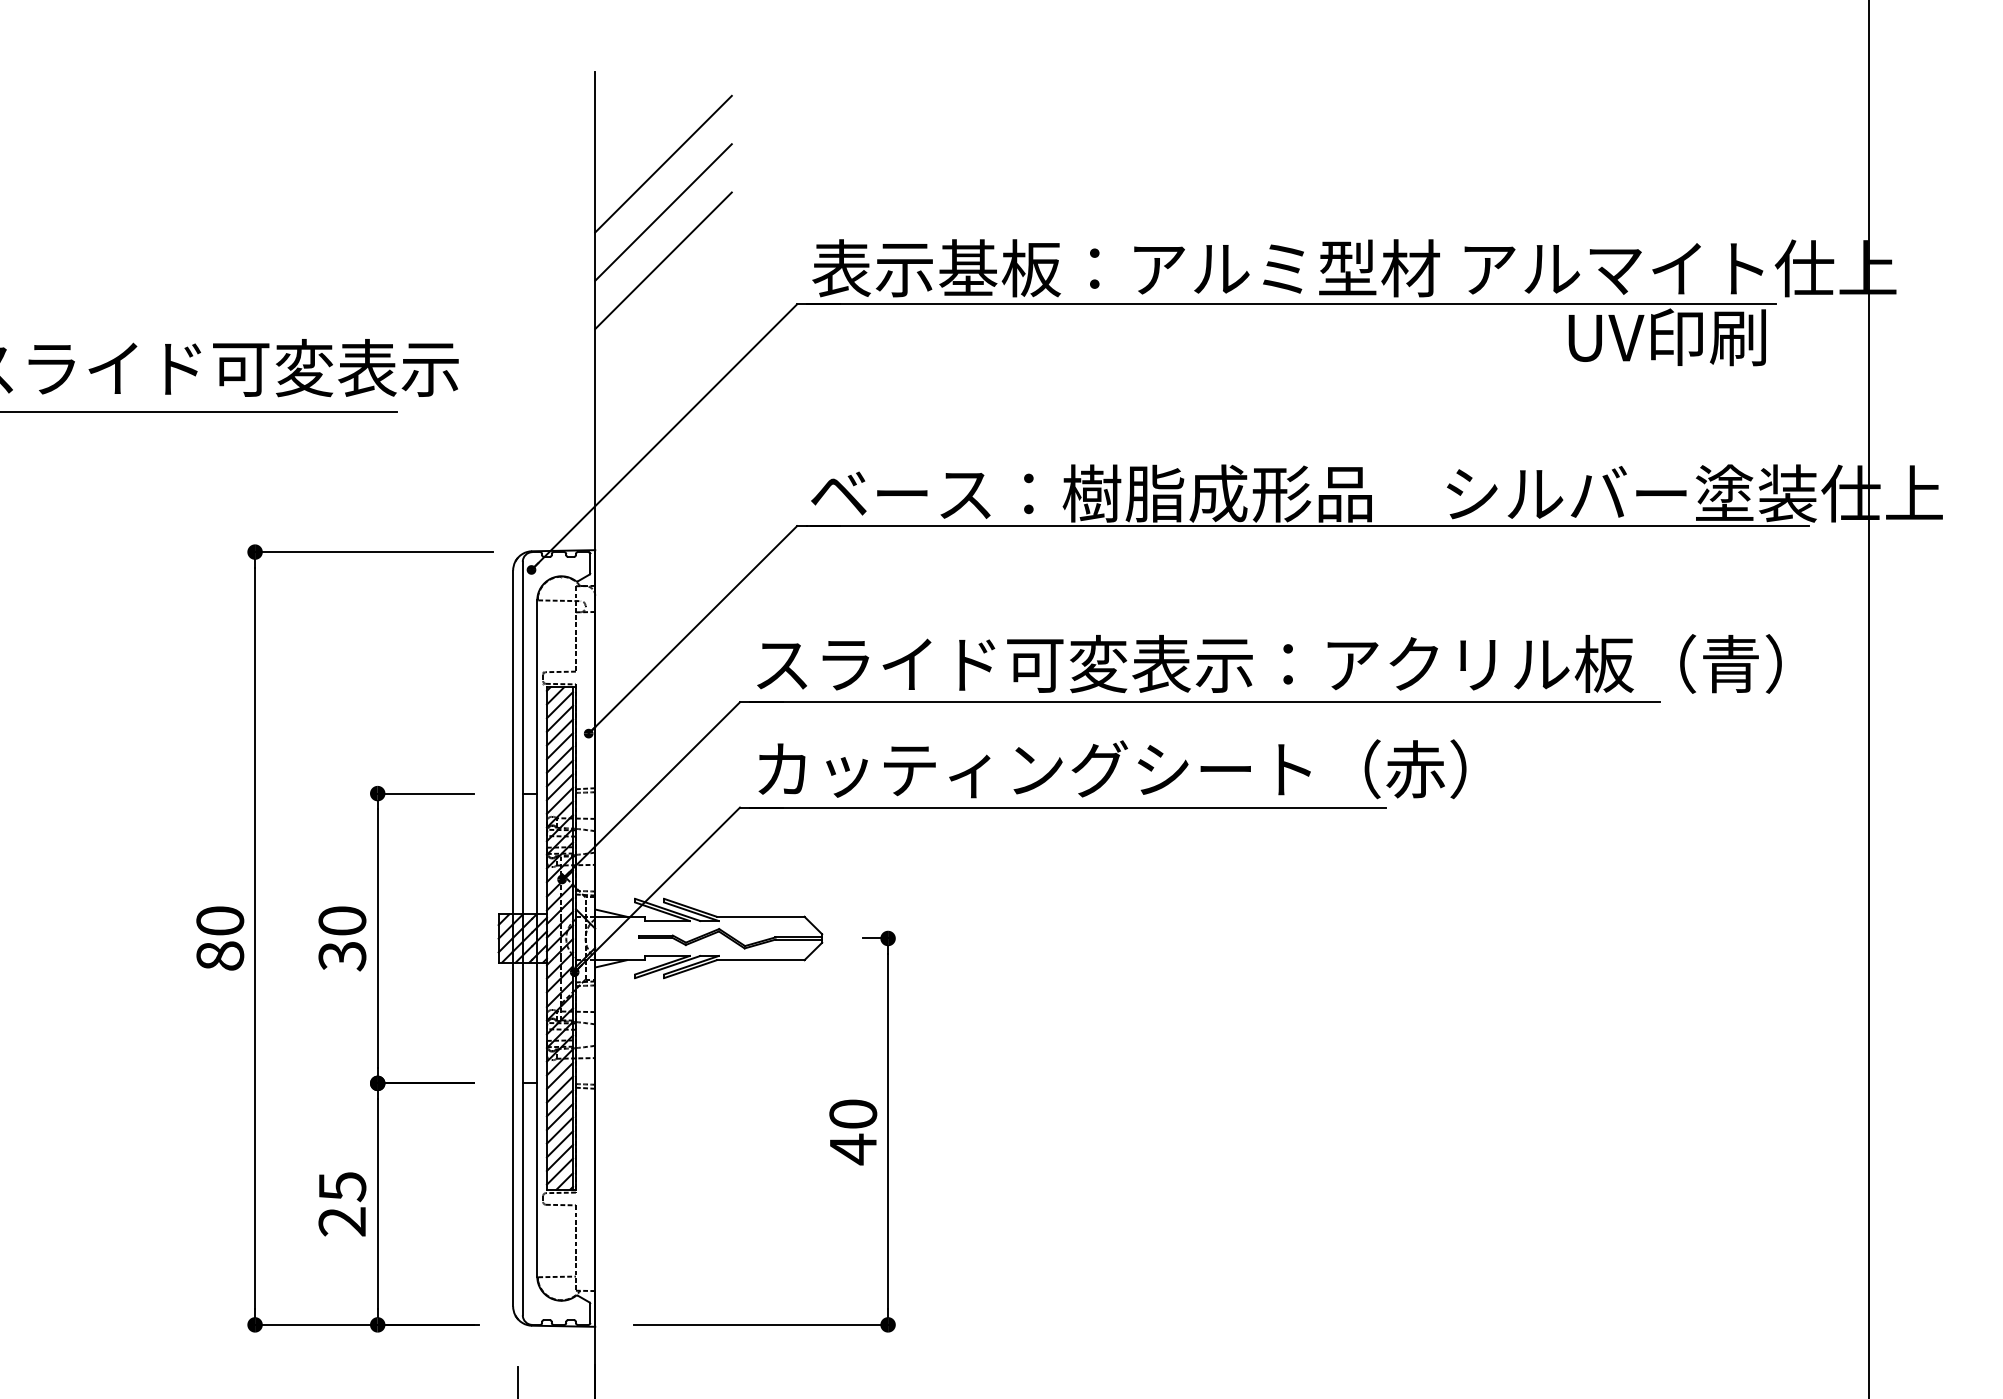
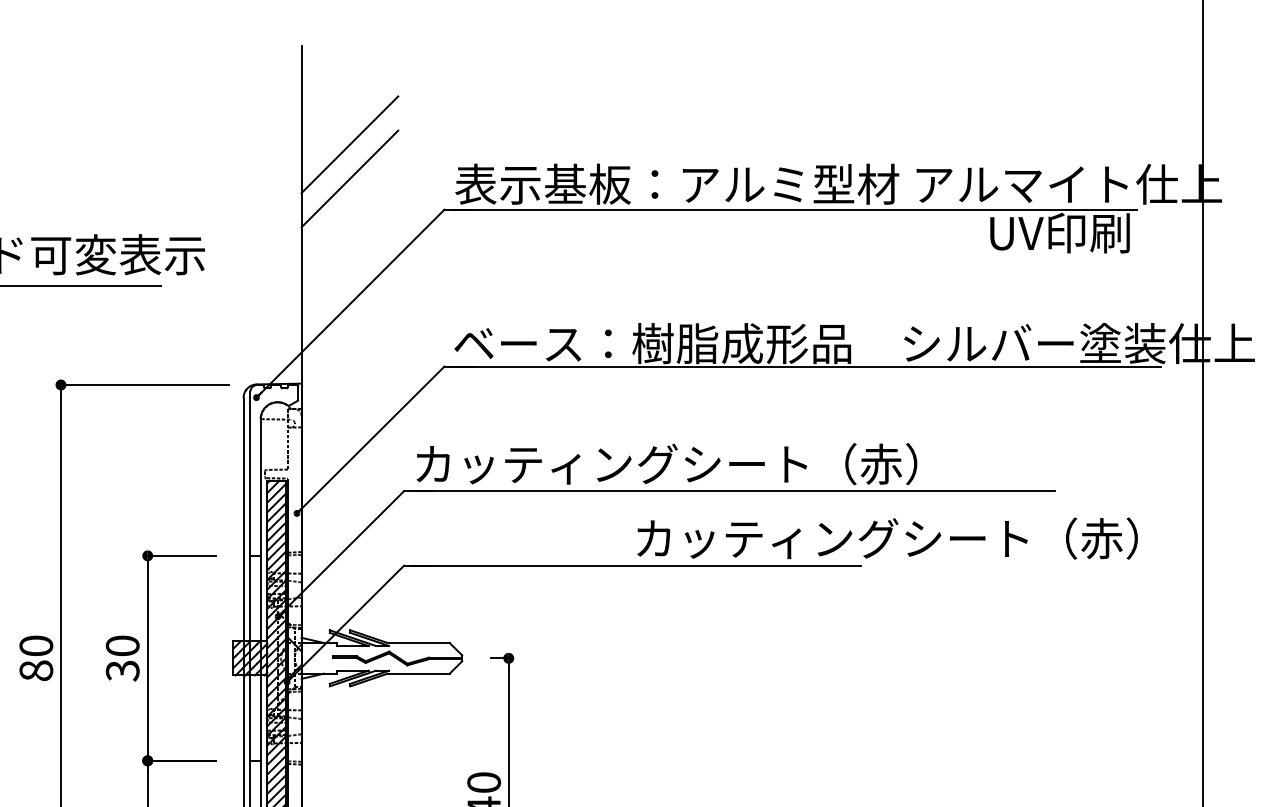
line: (663, 163) -> (349, 110), removed
text: (1269, 663) -> (778, 463), スライド可変表示：アクリル板（青） -> カッティングシート（赤）
text: (1112, 769) -> (887, 538), moved

